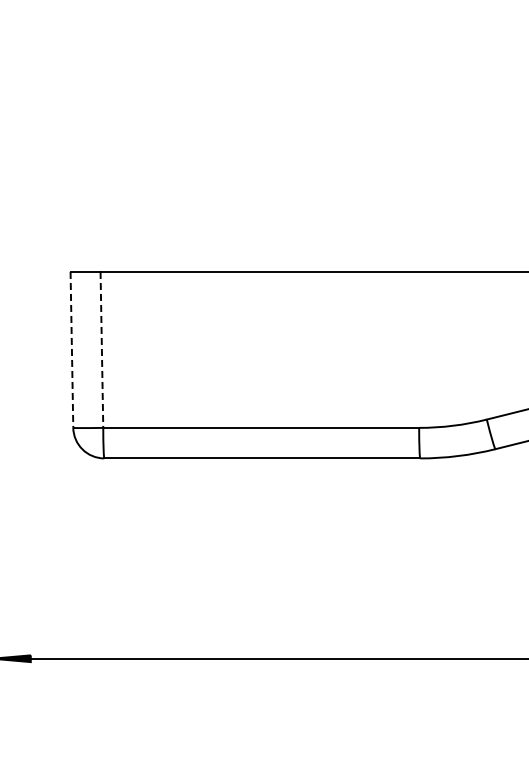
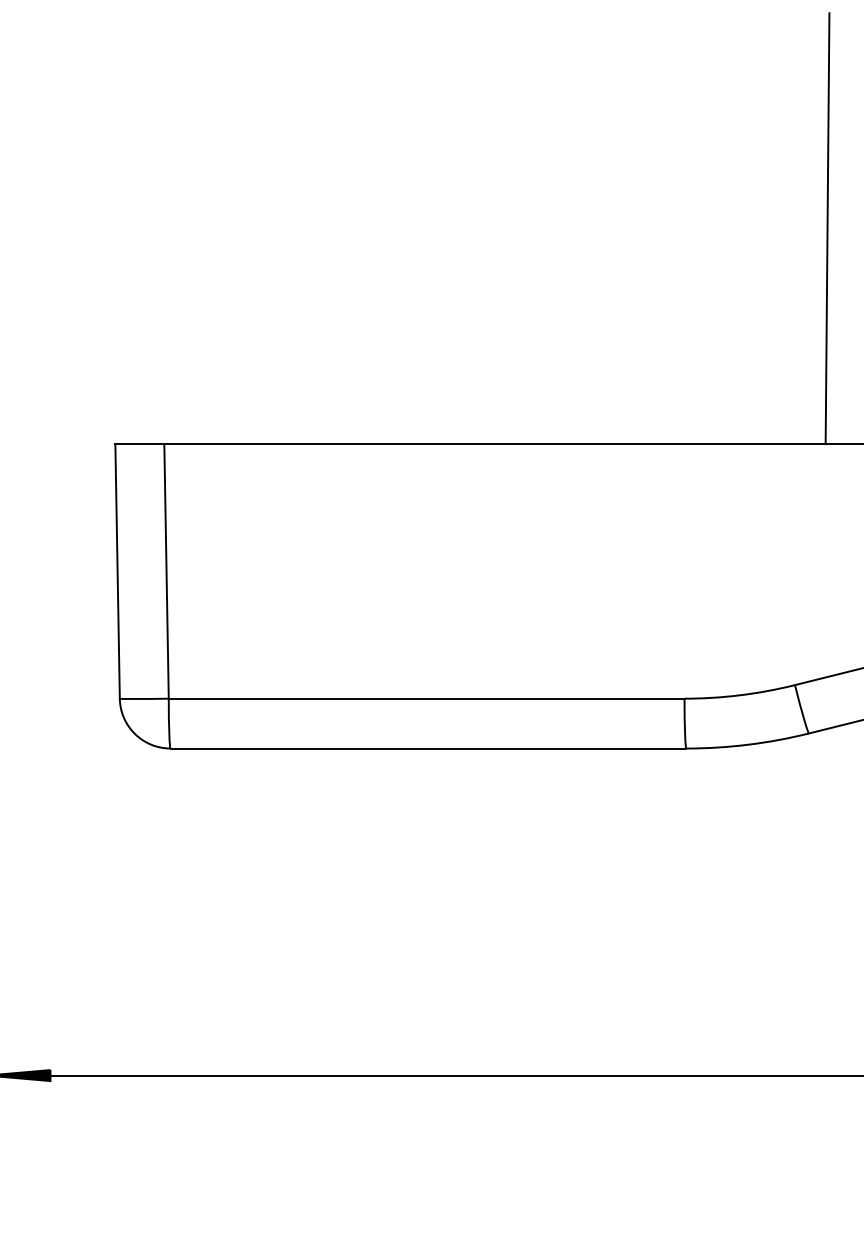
line: (506, 139) -> (827, 227), added
line: (71, 349) -> (116, 570), dashed -> solid
line: (101, 349) -> (165, 570), dashed -> solid

